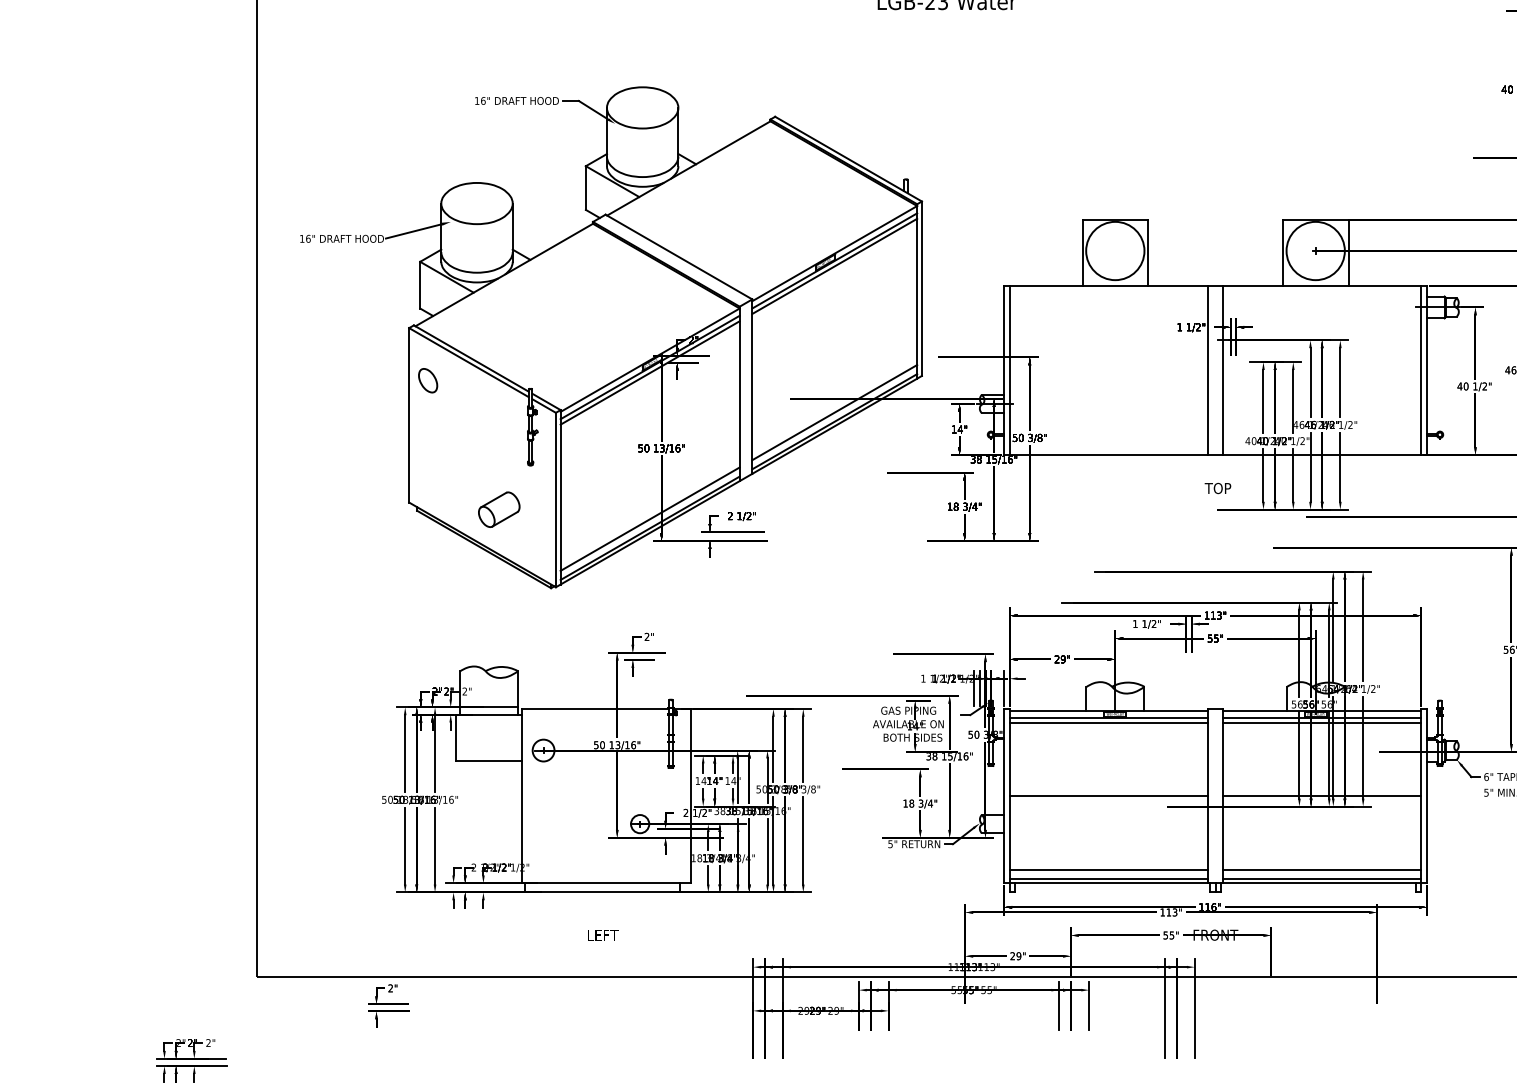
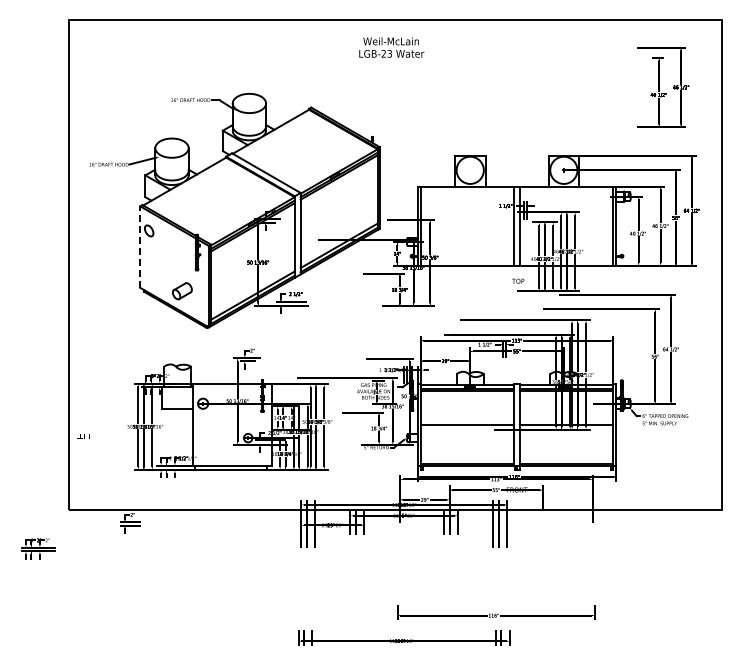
line: (409, 416) -> (140, 247), solid -> dashed
line: (1107, 869) -> (466, 459), removed
line: (1321, 869) -> (566, 459), removed
text: (602, 936) -> (83, 436), moved

